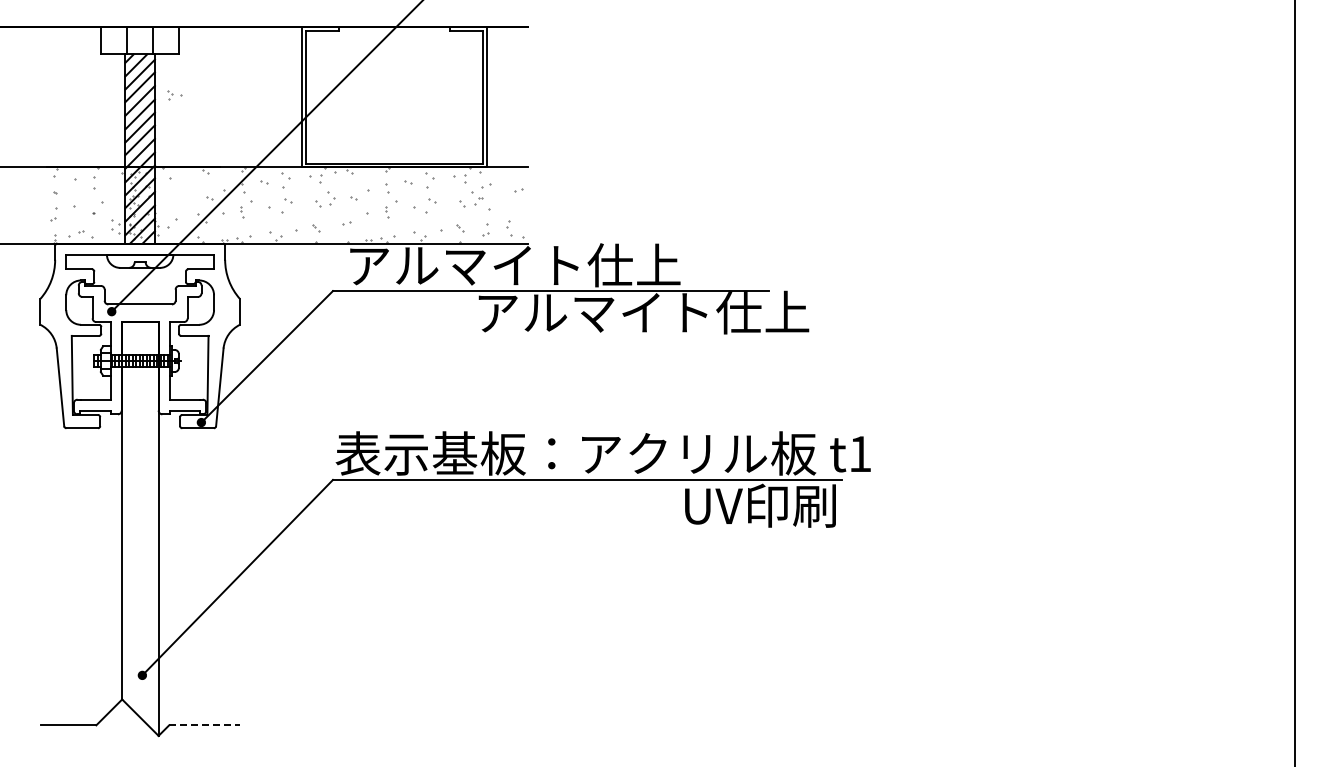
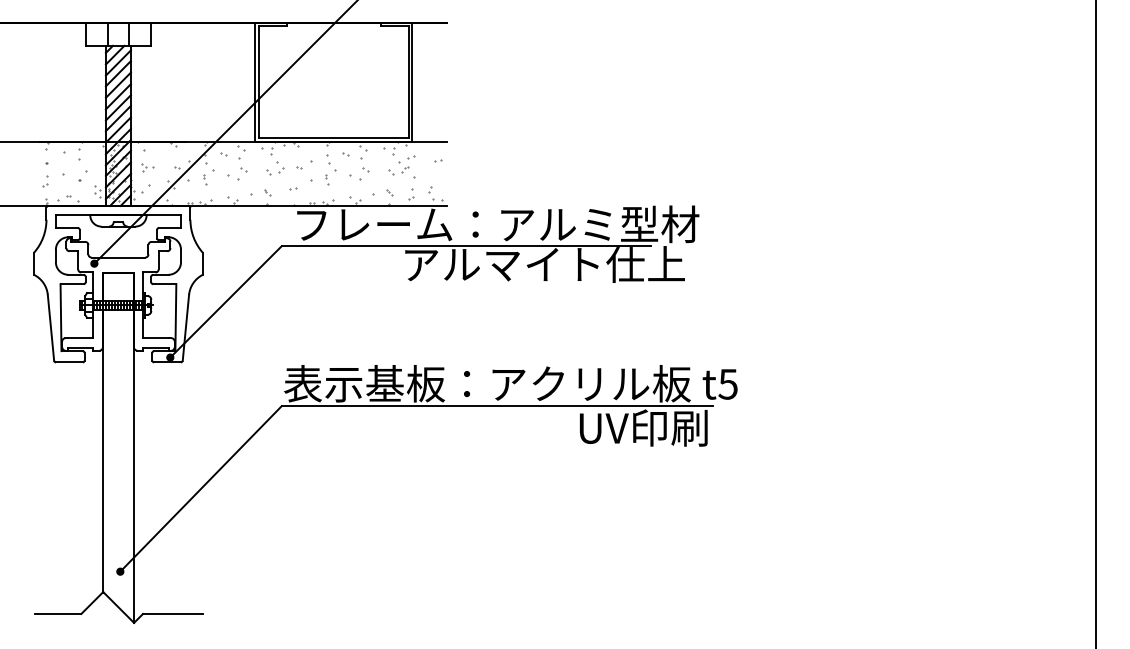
part: (174, 95) -> (147, 167), moved
text: (588, 265) -> (498, 224), アルマイト仕上 -> フレーム：アルミ型材
text: (859, 454) -> (727, 384), t1 -> t5
line: (205, 725) -> (173, 614), dashed -> solid

